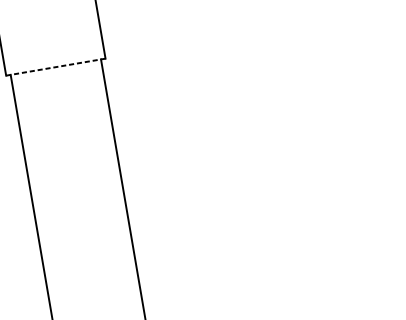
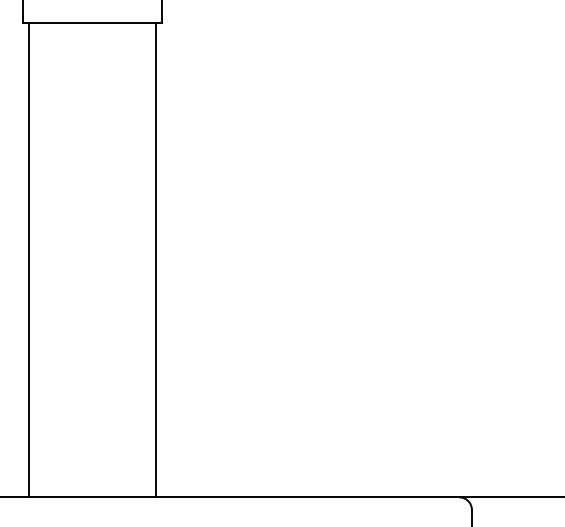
line: (55, 67) -> (92, 23), dashed -> solid

